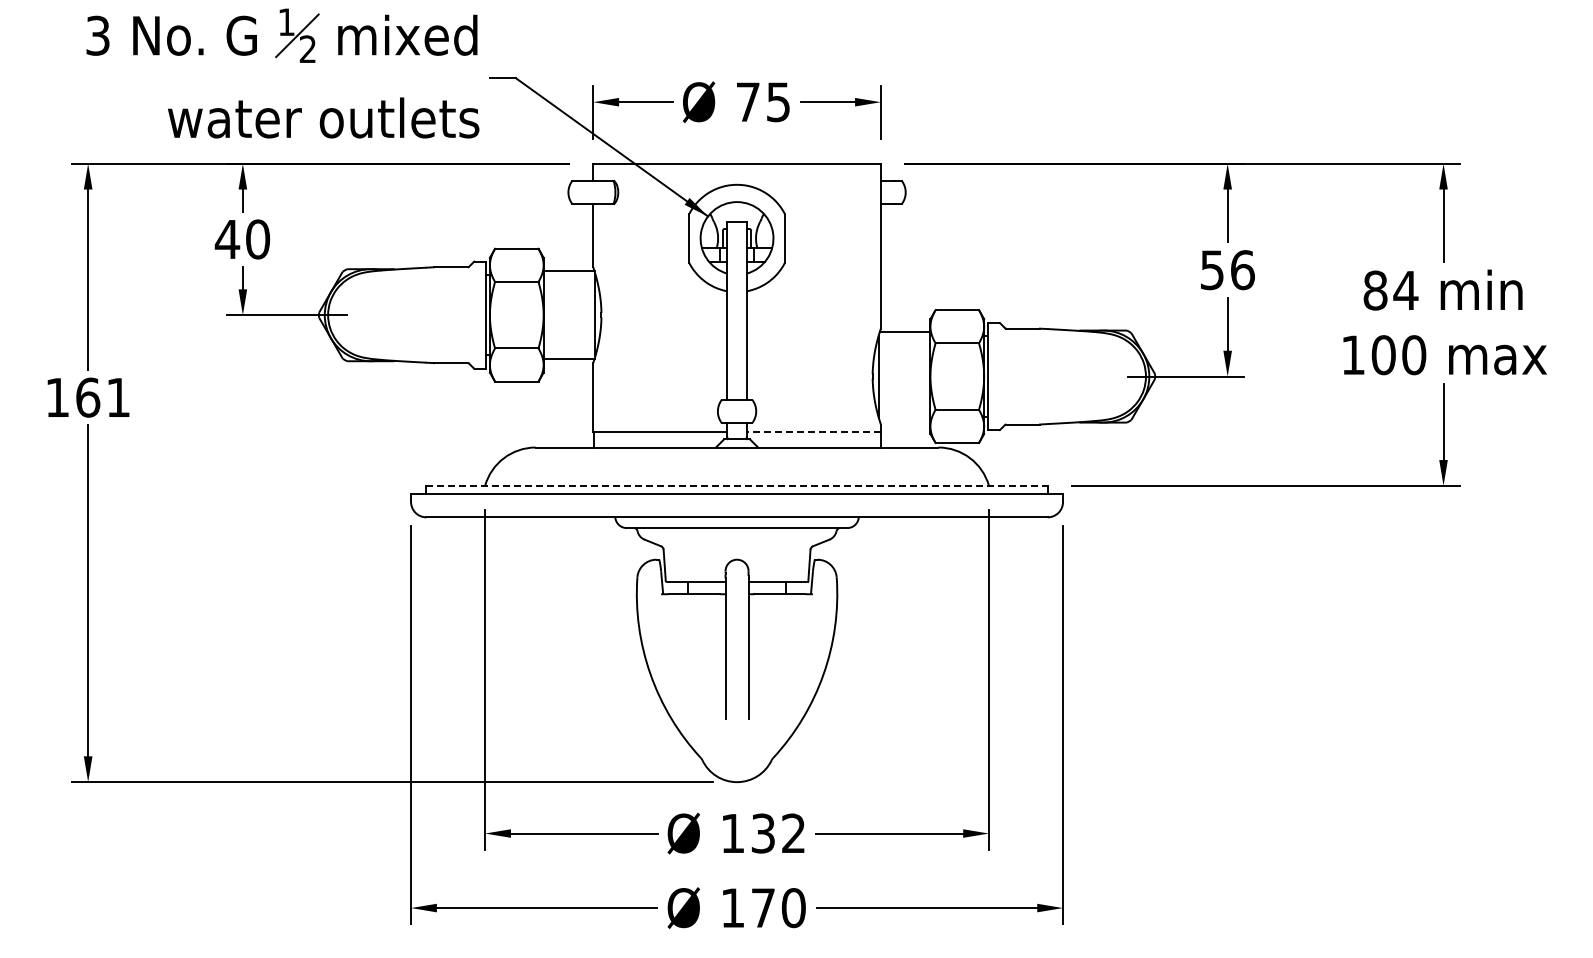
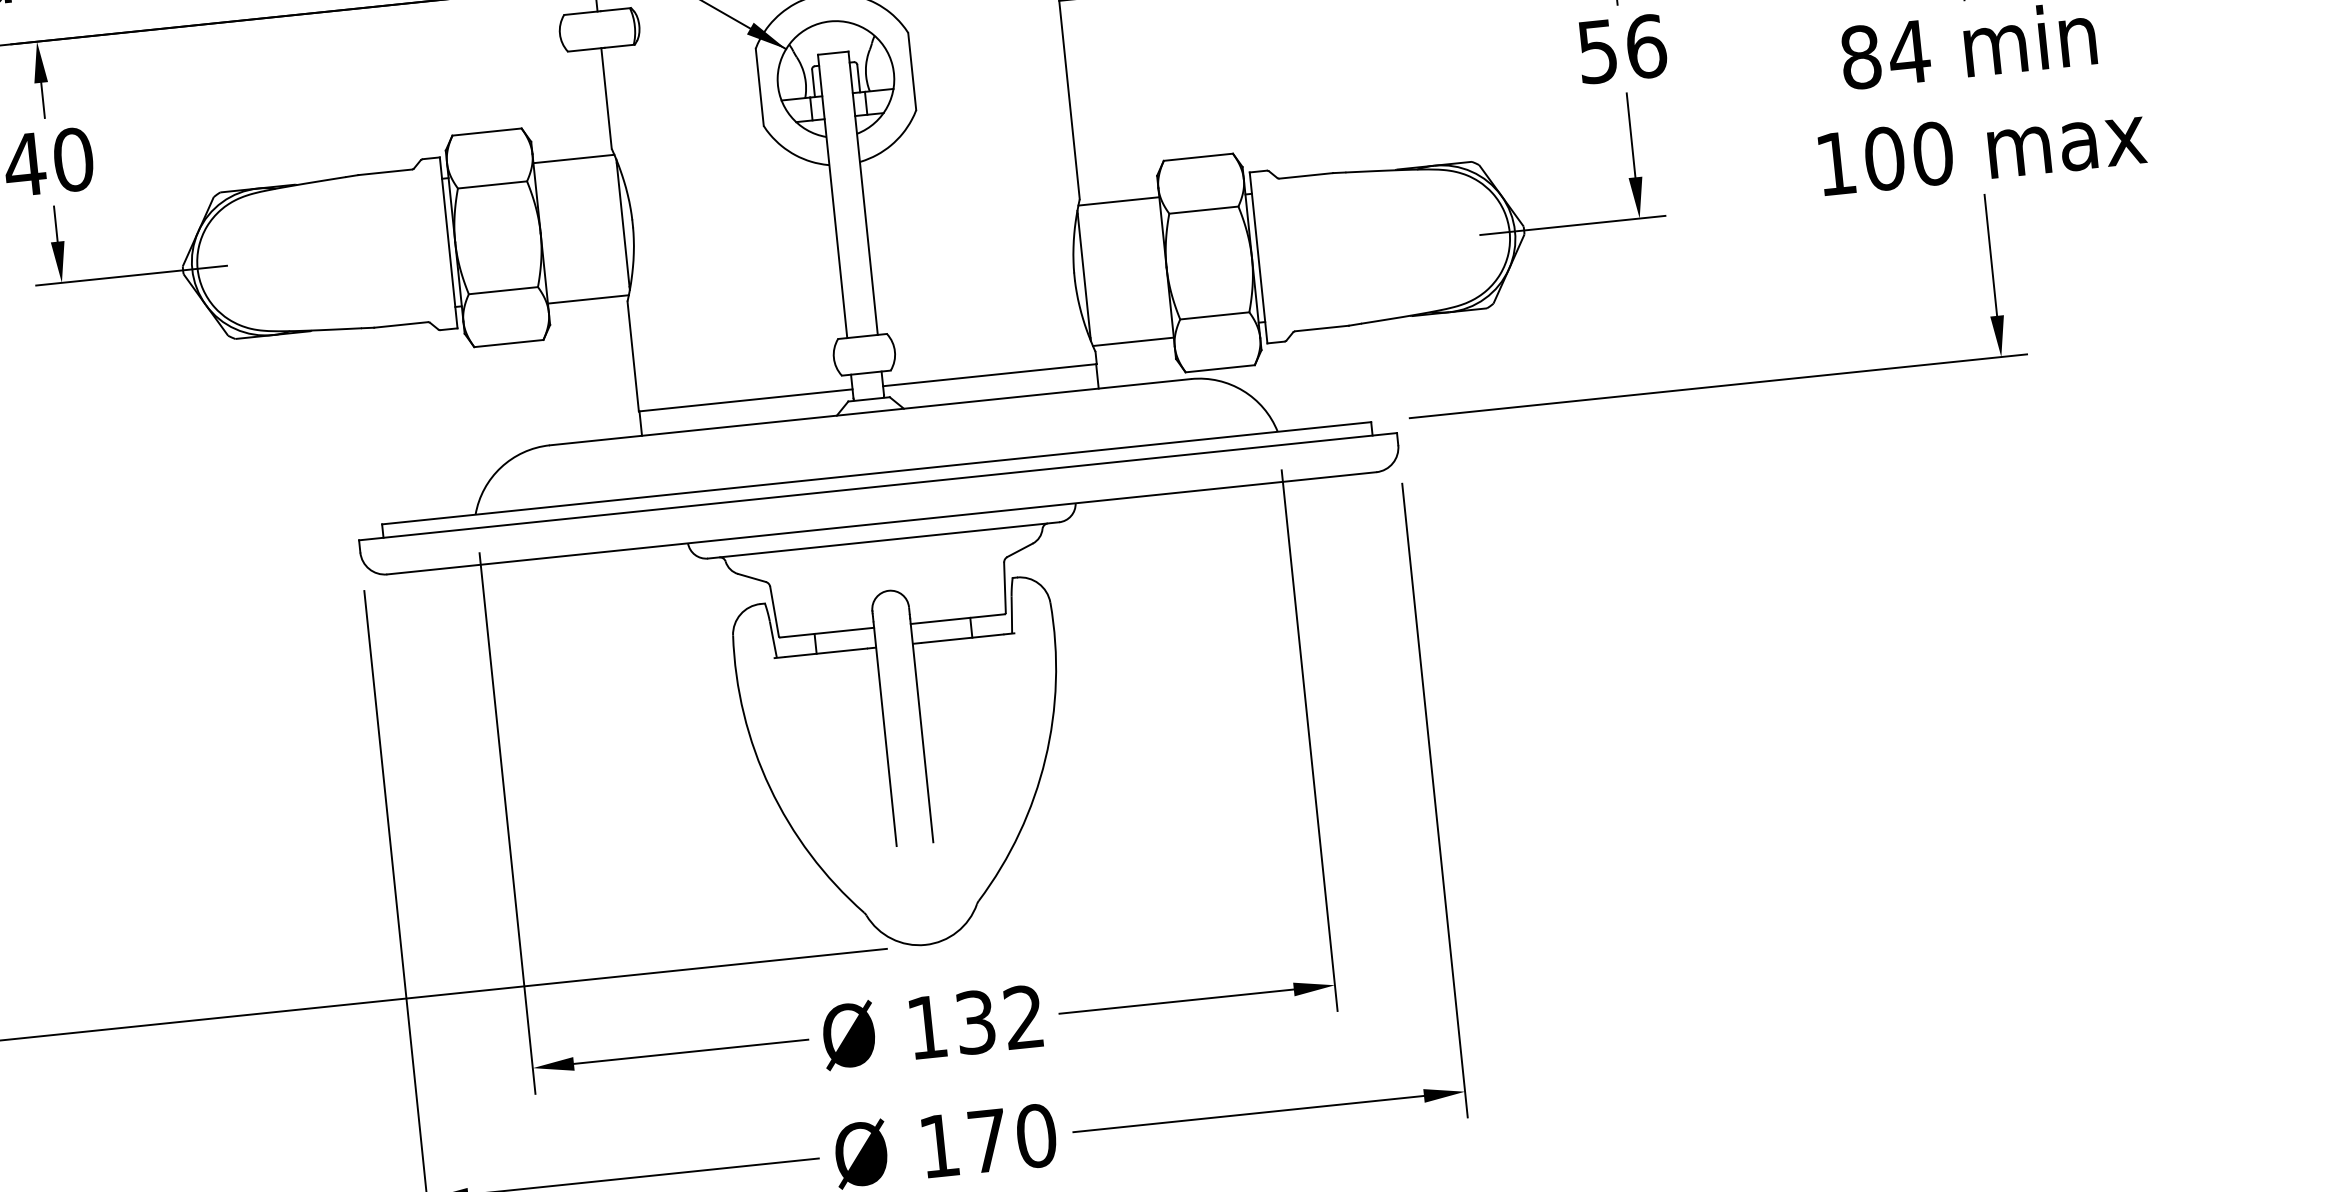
line: (904, 420) -> (1132, 341), added
line: (813, 432) -> (989, 375), dashed -> solid
line: (737, 485) -> (877, 472), dashed -> solid

